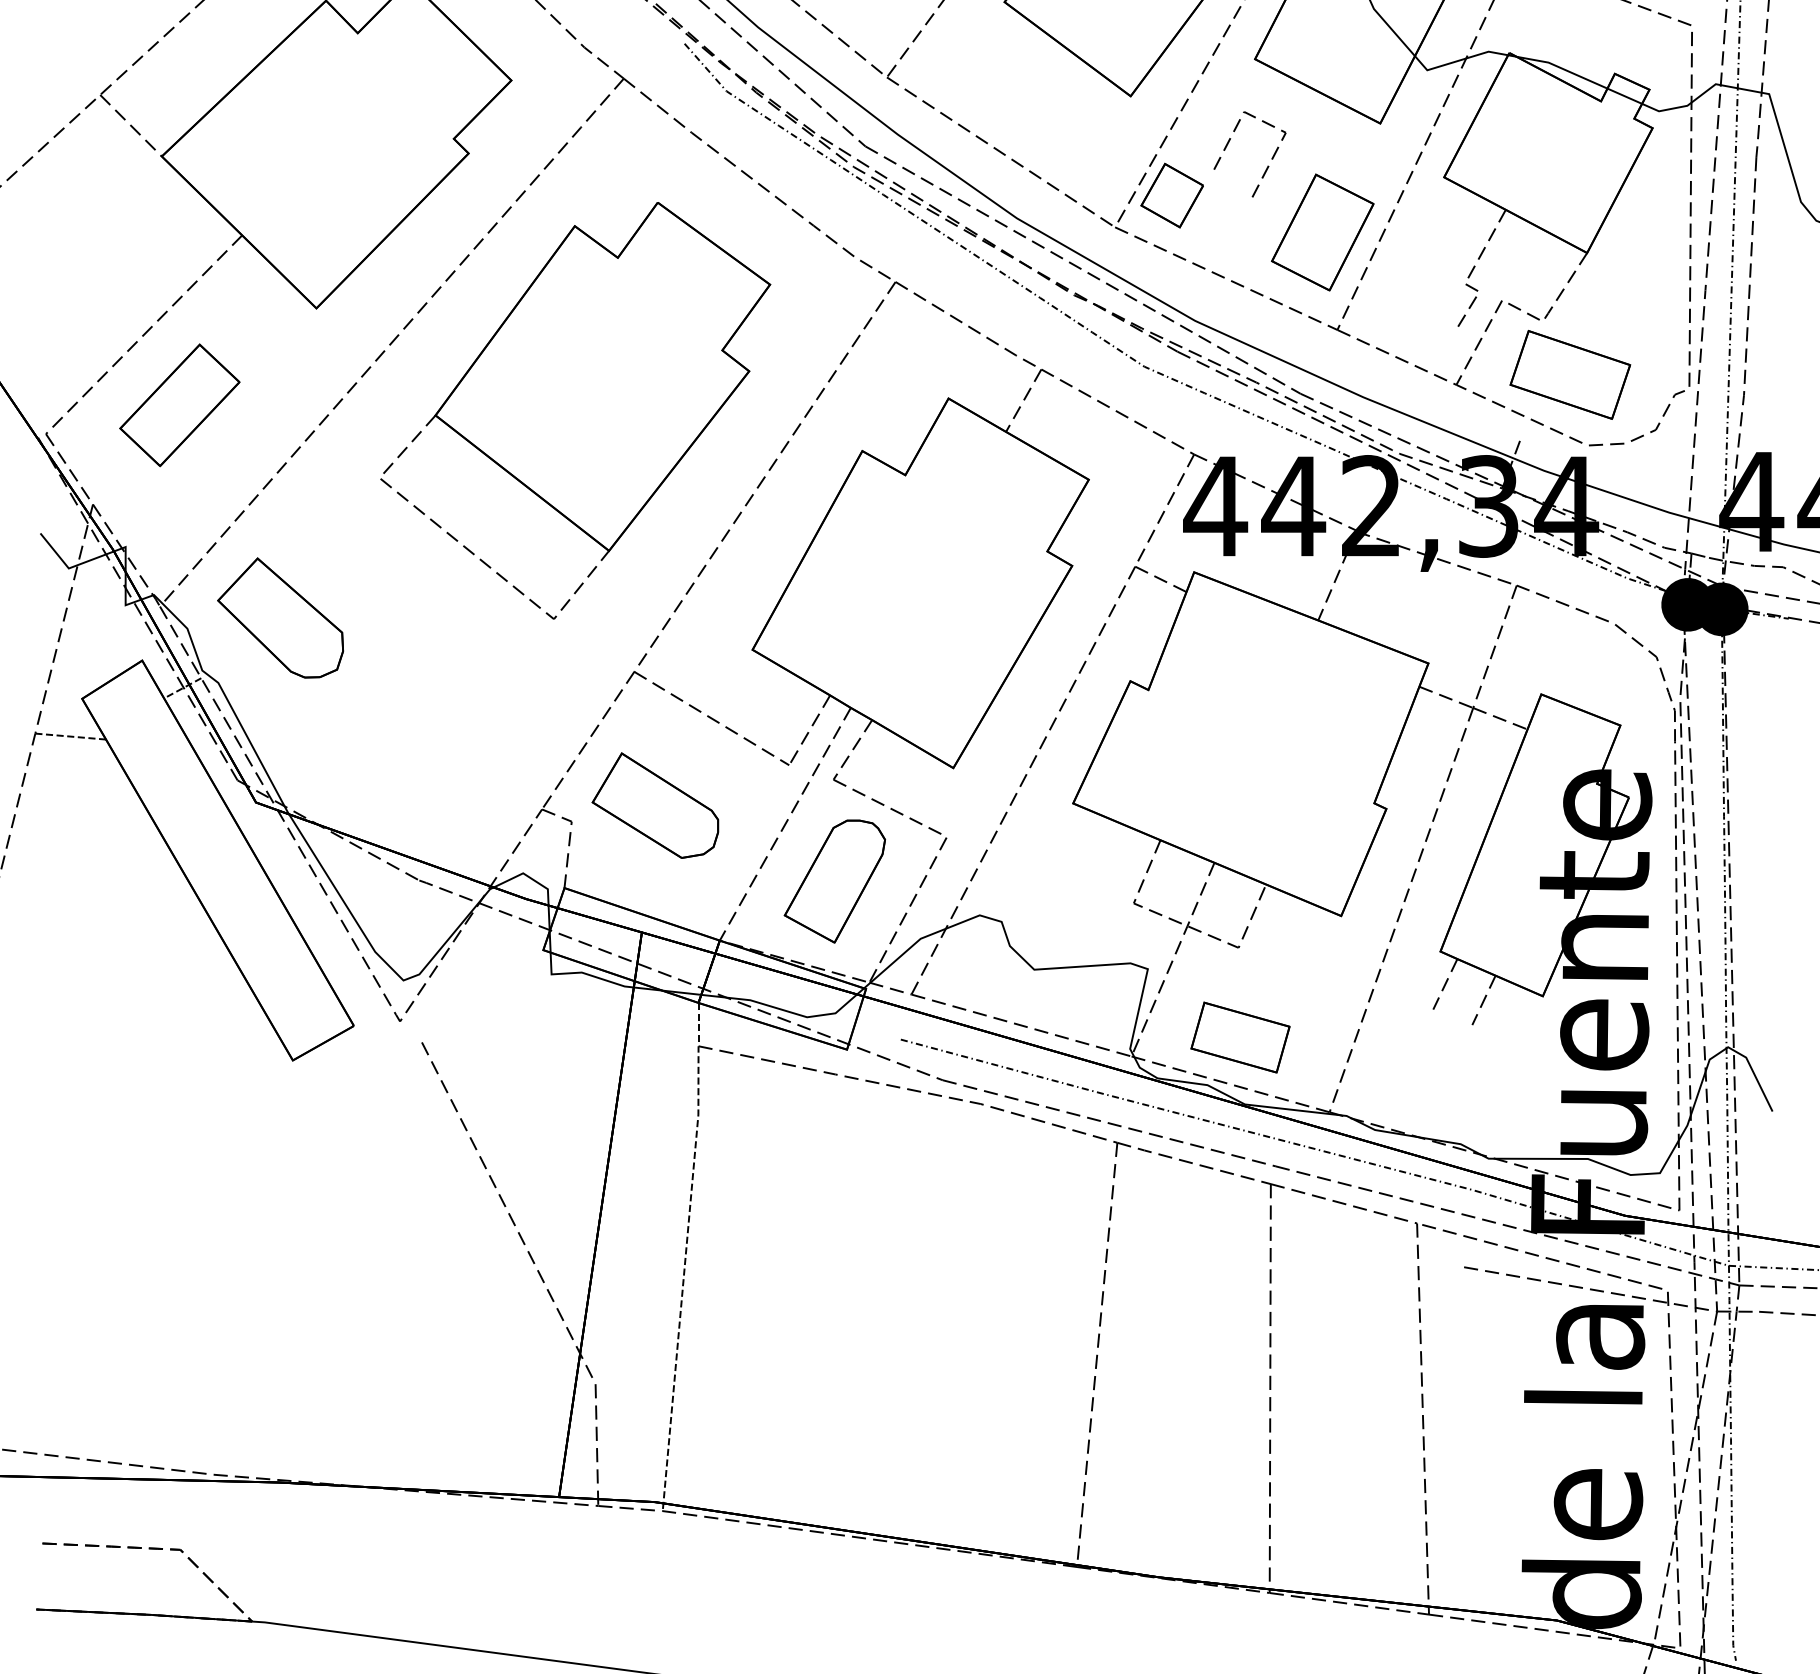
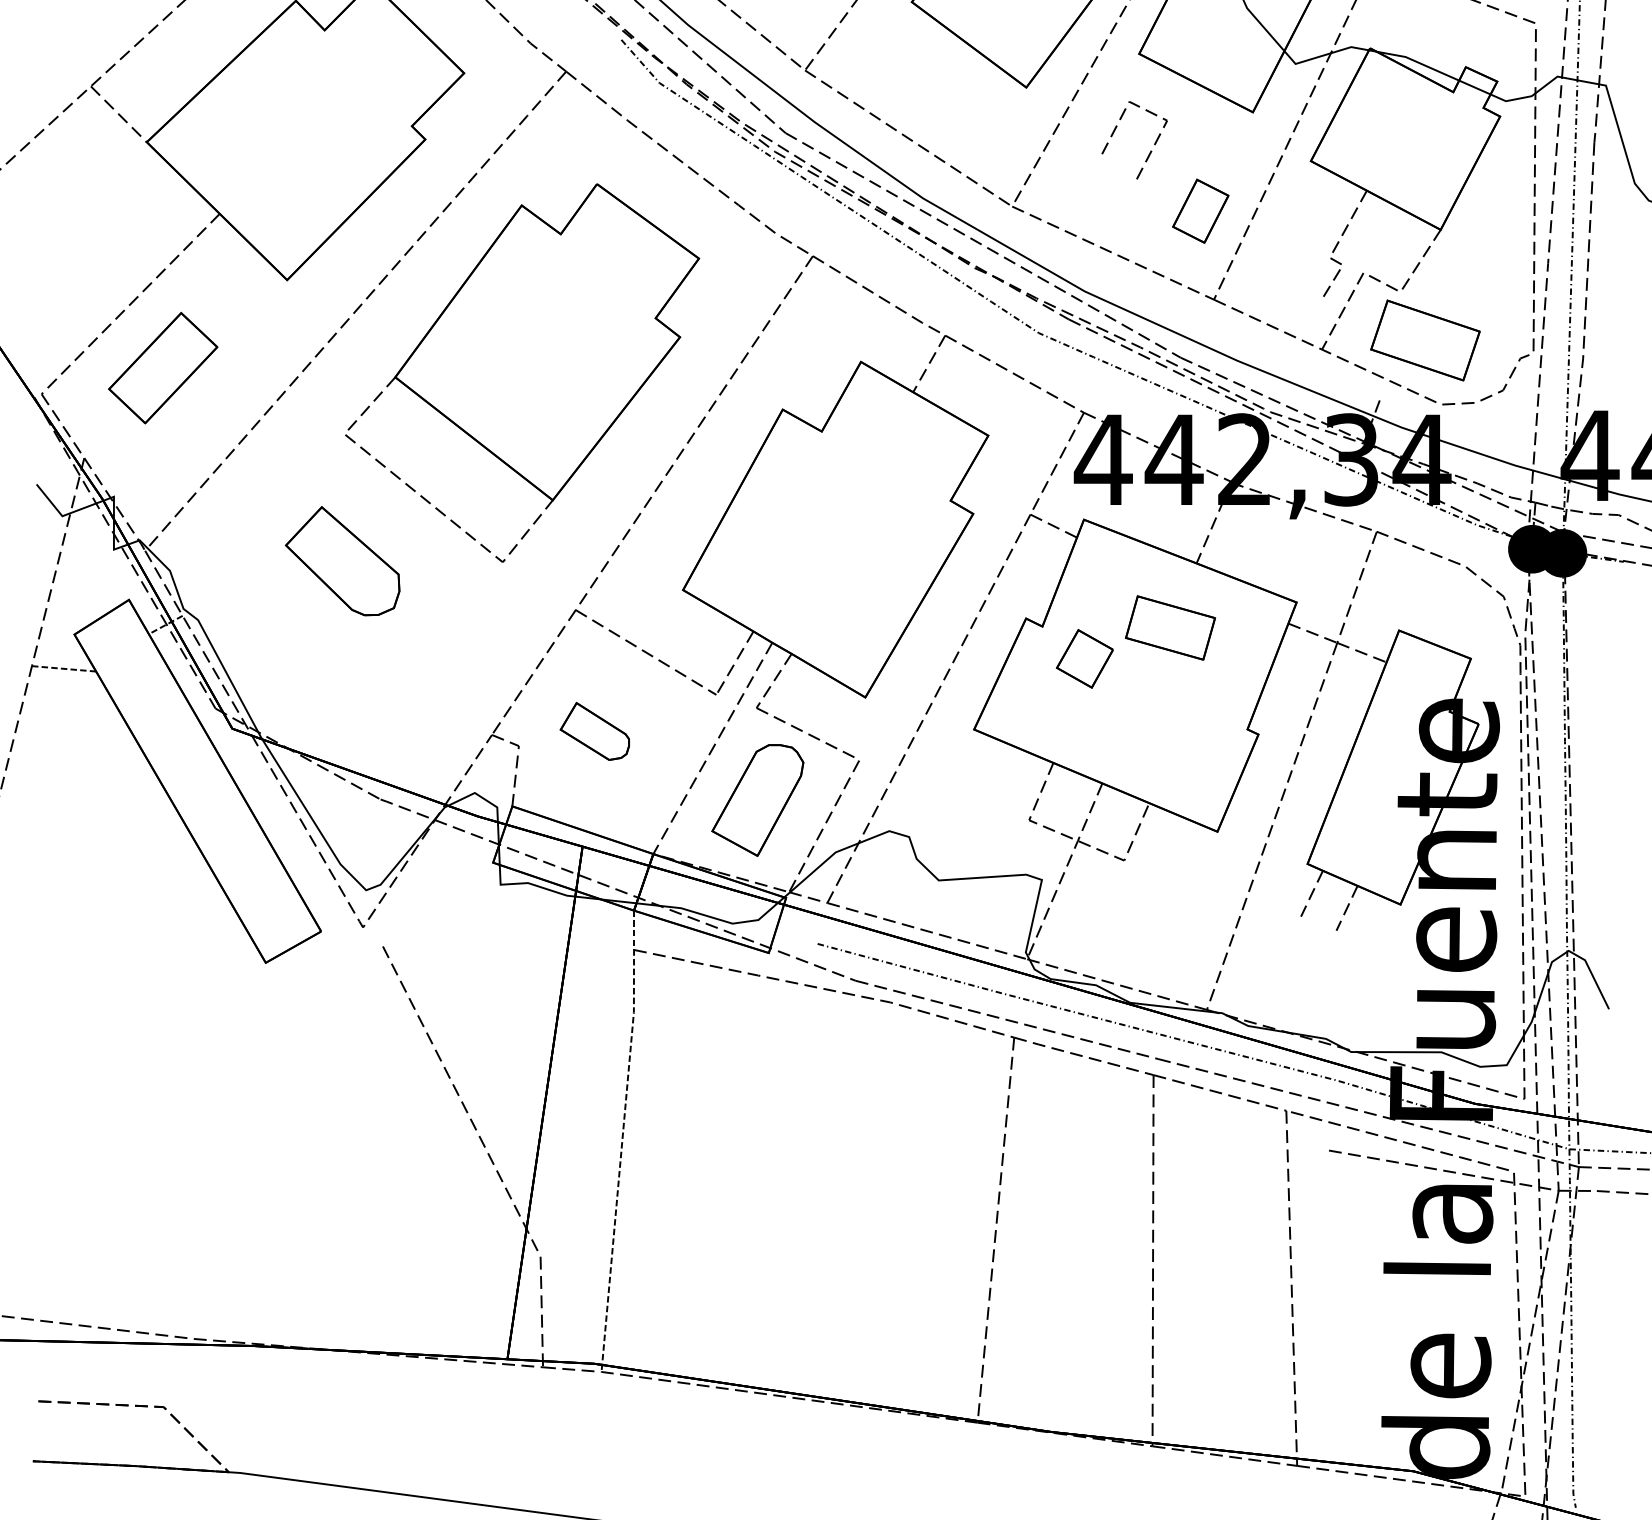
part: (1171, 195) -> (1084, 658), moved
part: (1322, 232) -> (1200, 211), size x0.6
part: (280, 617) -> (342, 560), moved
part: (655, 805) -> (594, 731), size x0.6
part: (1240, 1037) -> (1170, 627), moved

